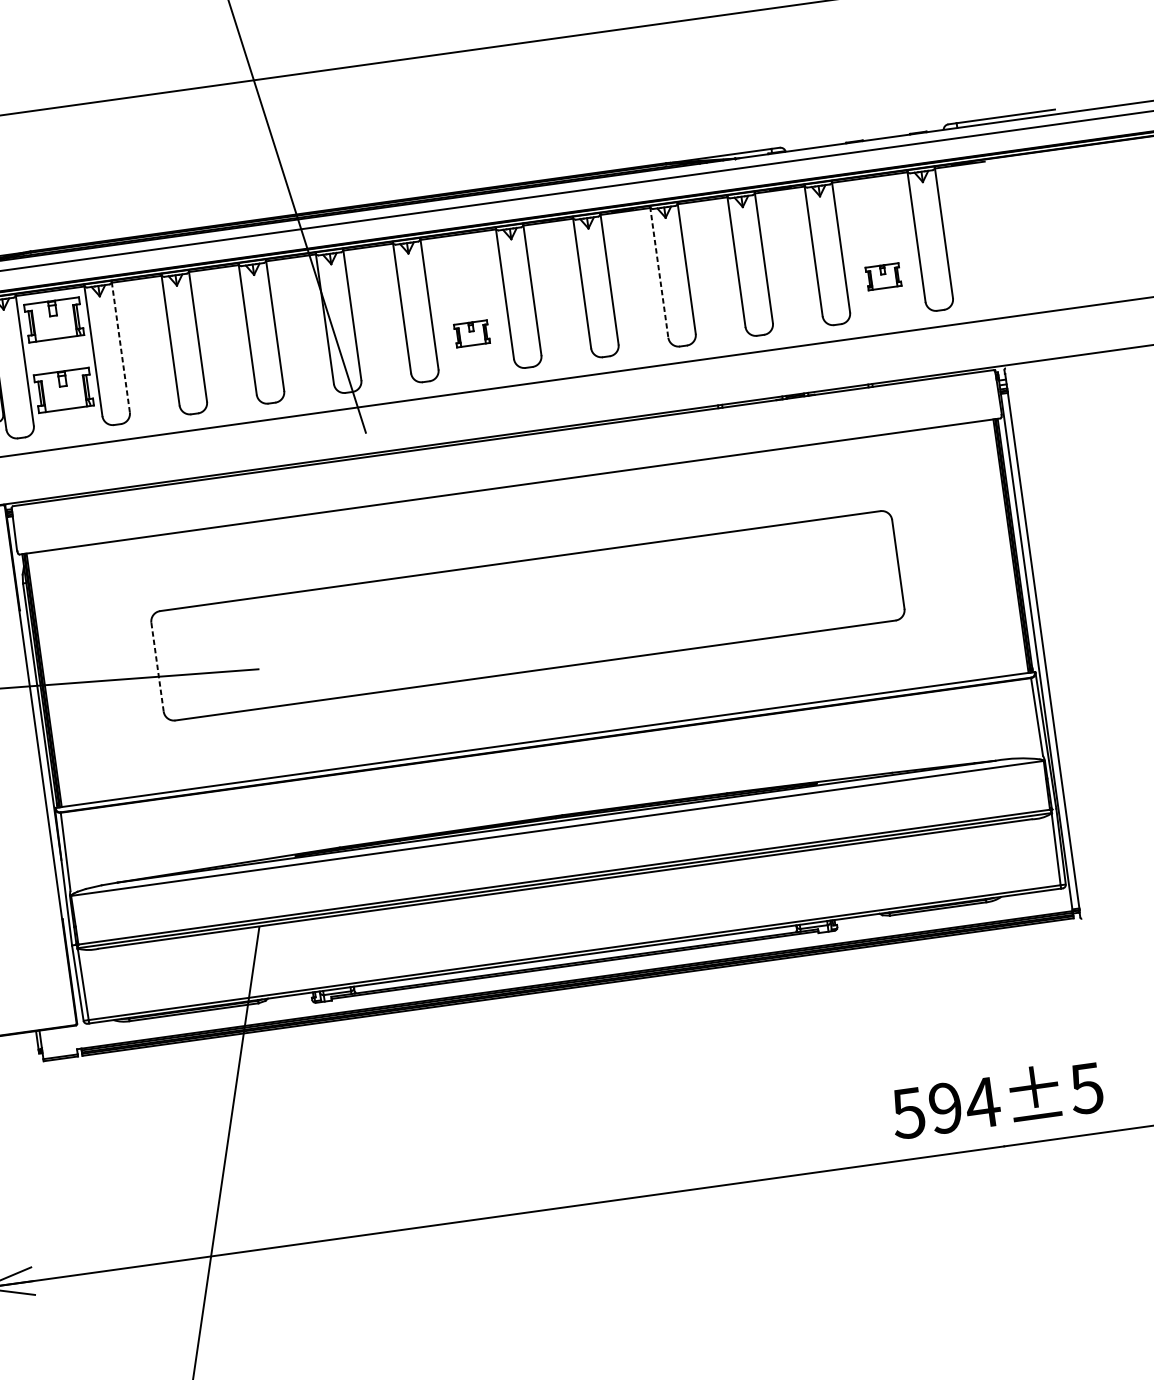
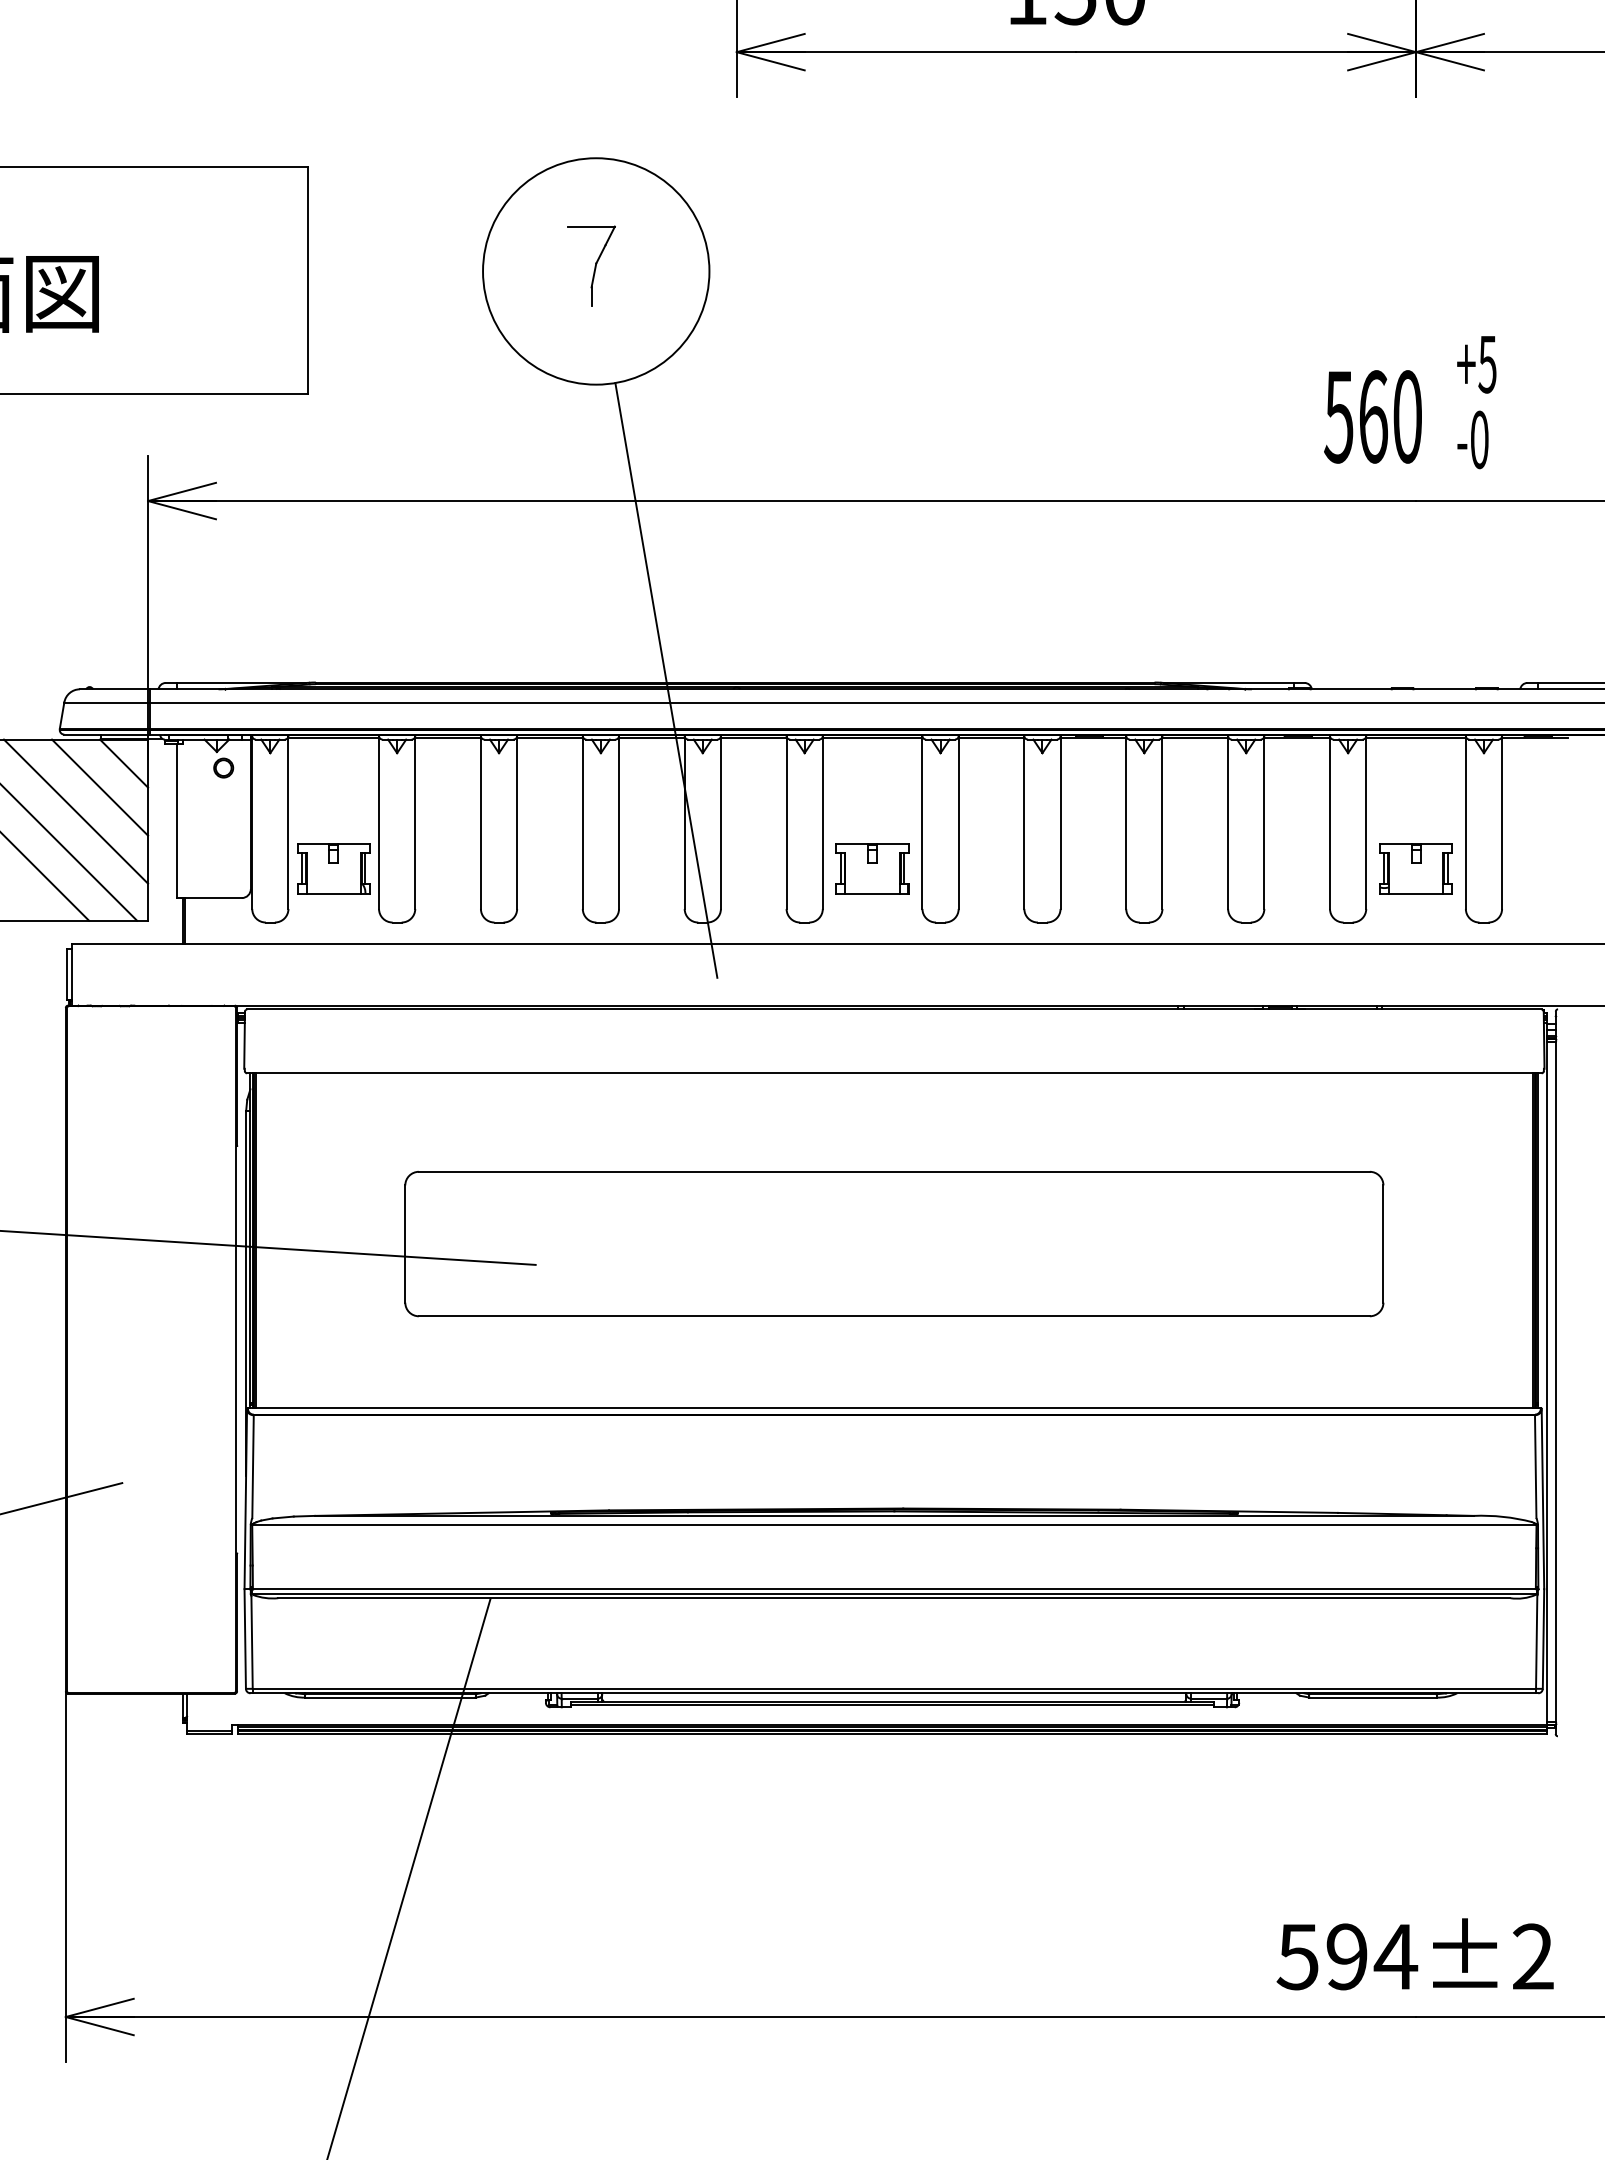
line: (659, 272) -> (1126, 822), dashed -> solid
part: (883, 276) -> (1415, 868), size x1.67
part: (53, 319) -> (333, 775), removed
part: (471, 333) -> (872, 868), size x1.67
line: (120, 346) -> (415, 821), dashed -> solid
line: (157, 667) -> (405, 1244), dashed -> solid
text: (1086, 1088) -> (1532, 1956), 594±5 -> 594±2

